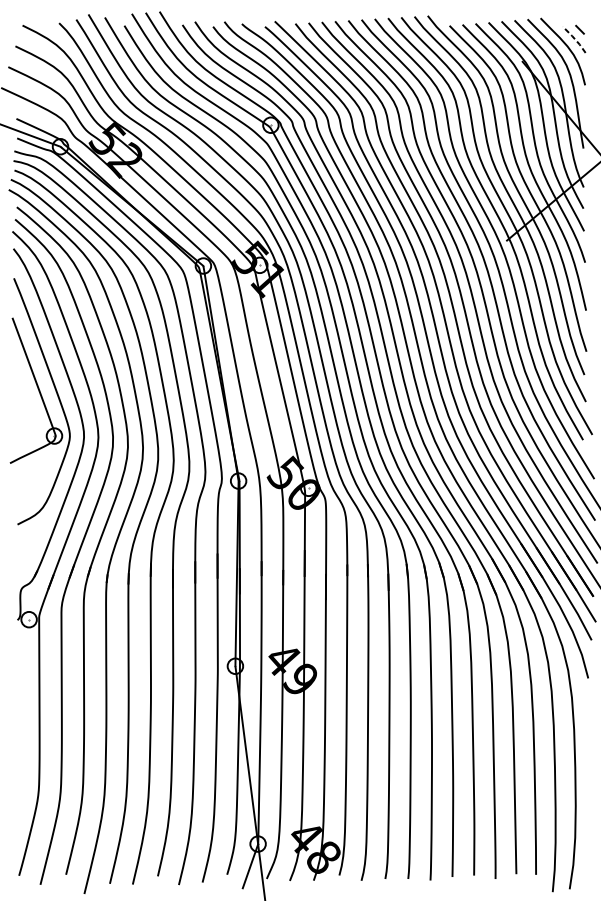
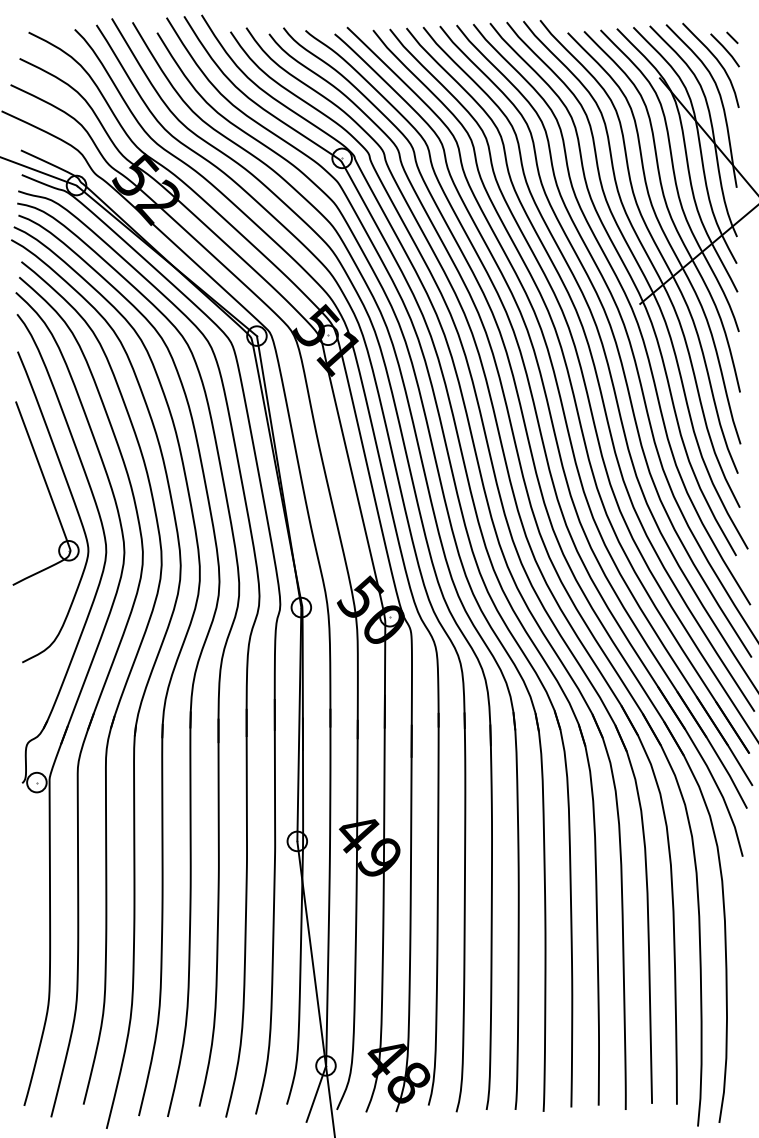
line: (574, 39) -> (725, 49), dashed -> solid

